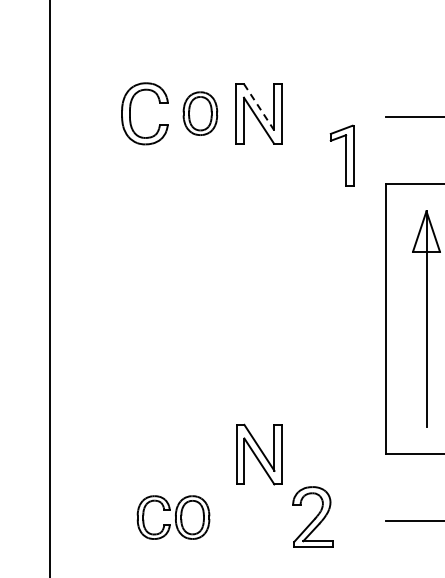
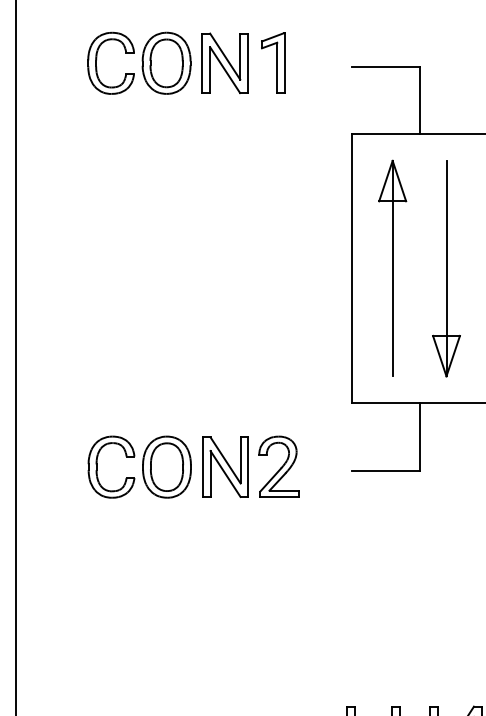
line: (259, 107) -> (225, 57), dashed -> solid
part: (200, 112) -> (166, 62), size x1.43
part: (342, 154) -> (273, 62), moved
part: (259, 453) -> (225, 466), moved
part: (173, 516) -> (139, 466), size x1.43

